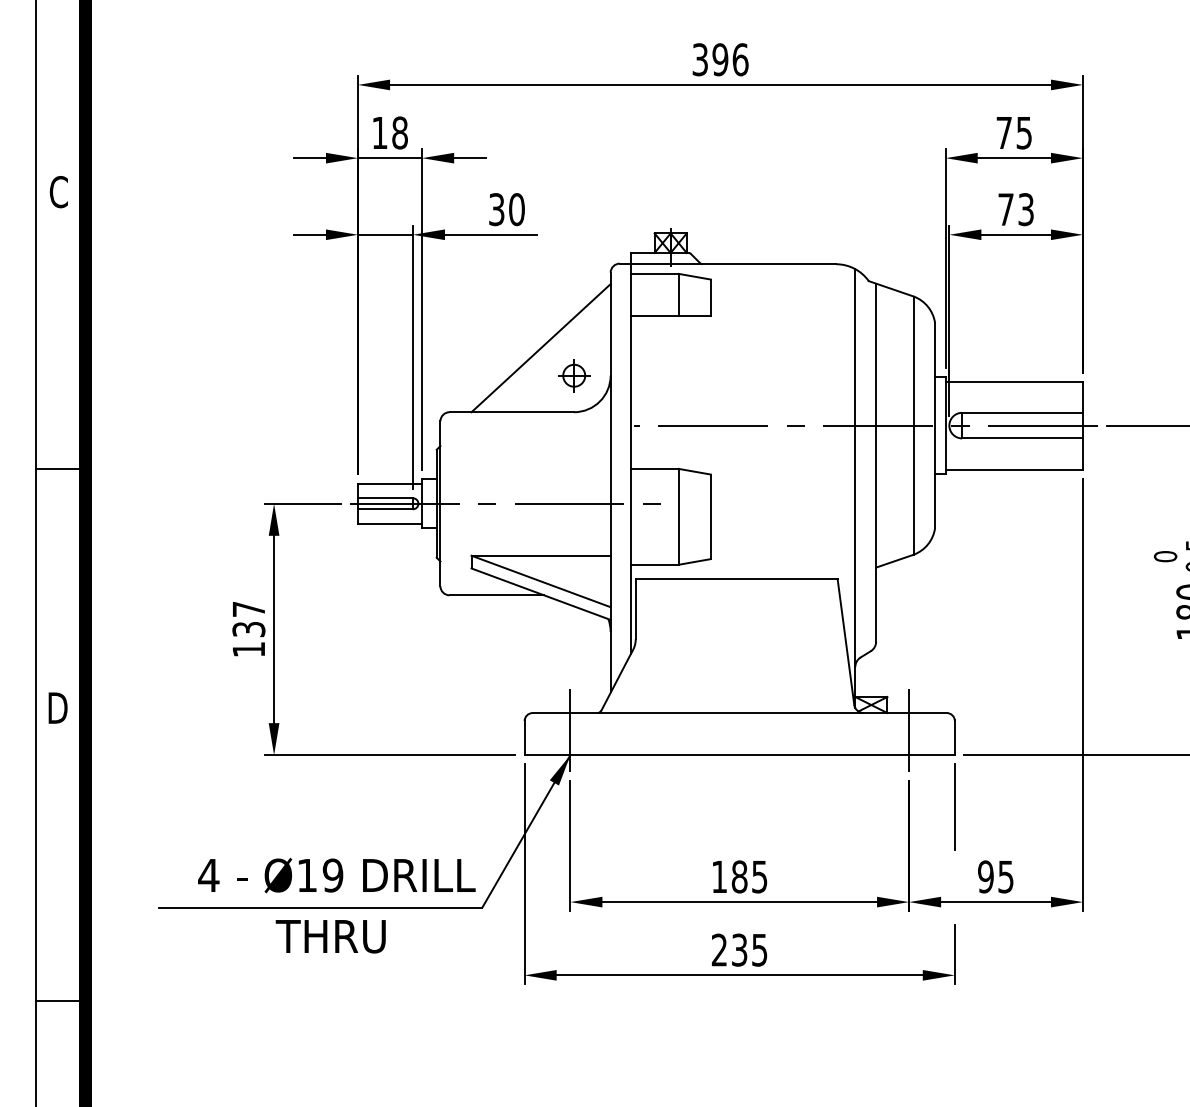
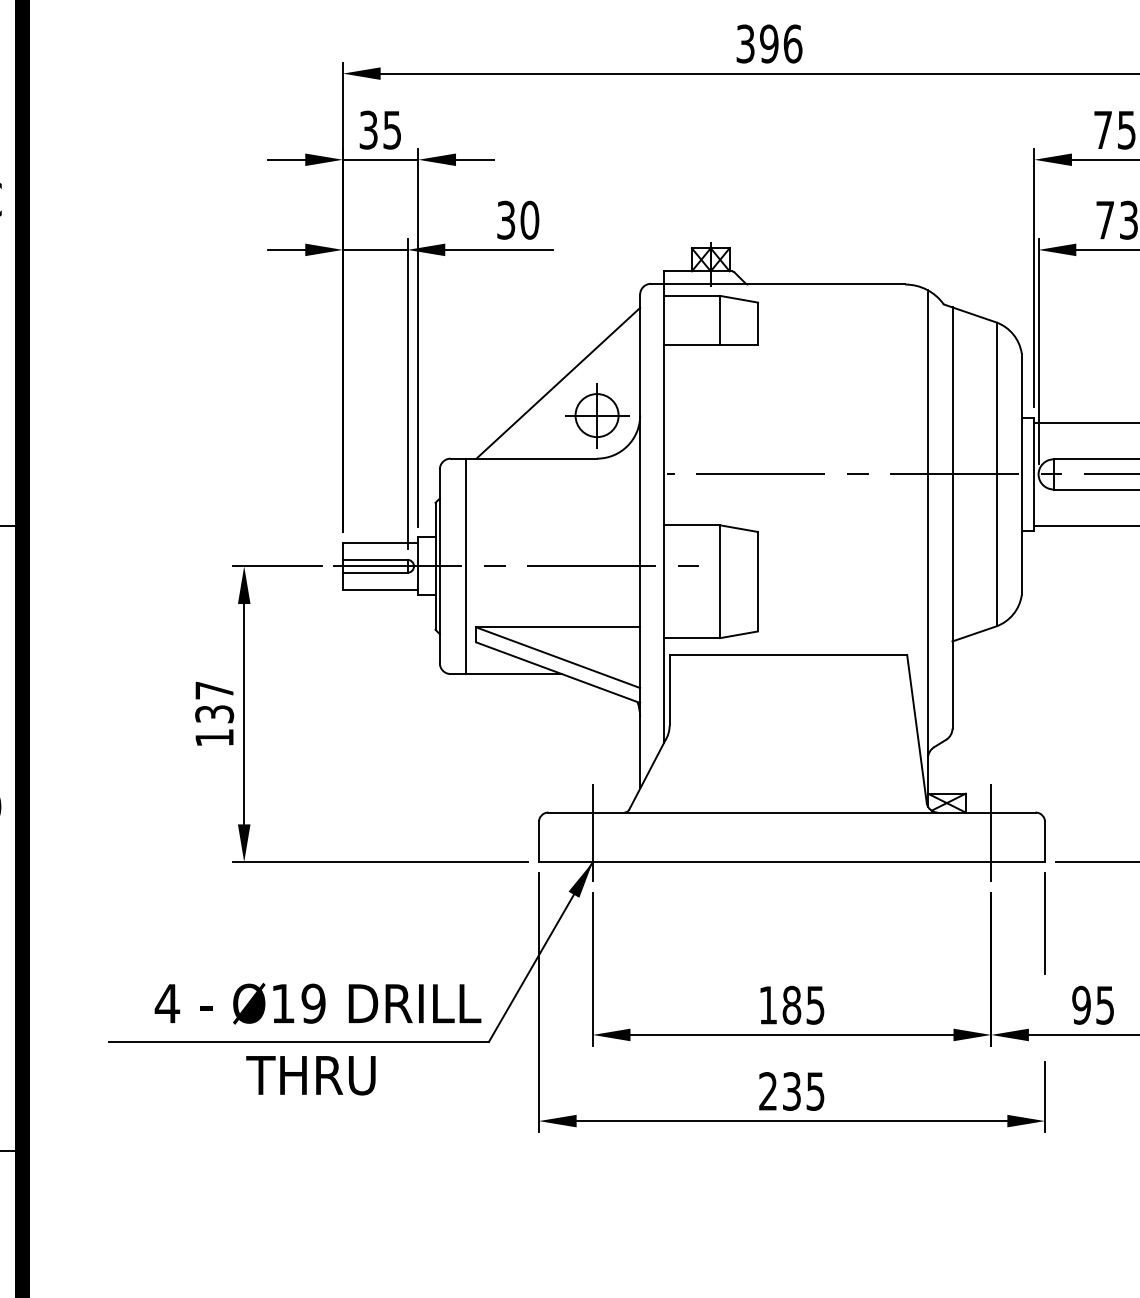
text: (389, 132) -> (379, 129), 18 -> 35
part: (574, 375) -> (597, 415), size x1.67
line: (462, 503) -> (465, 566), added

